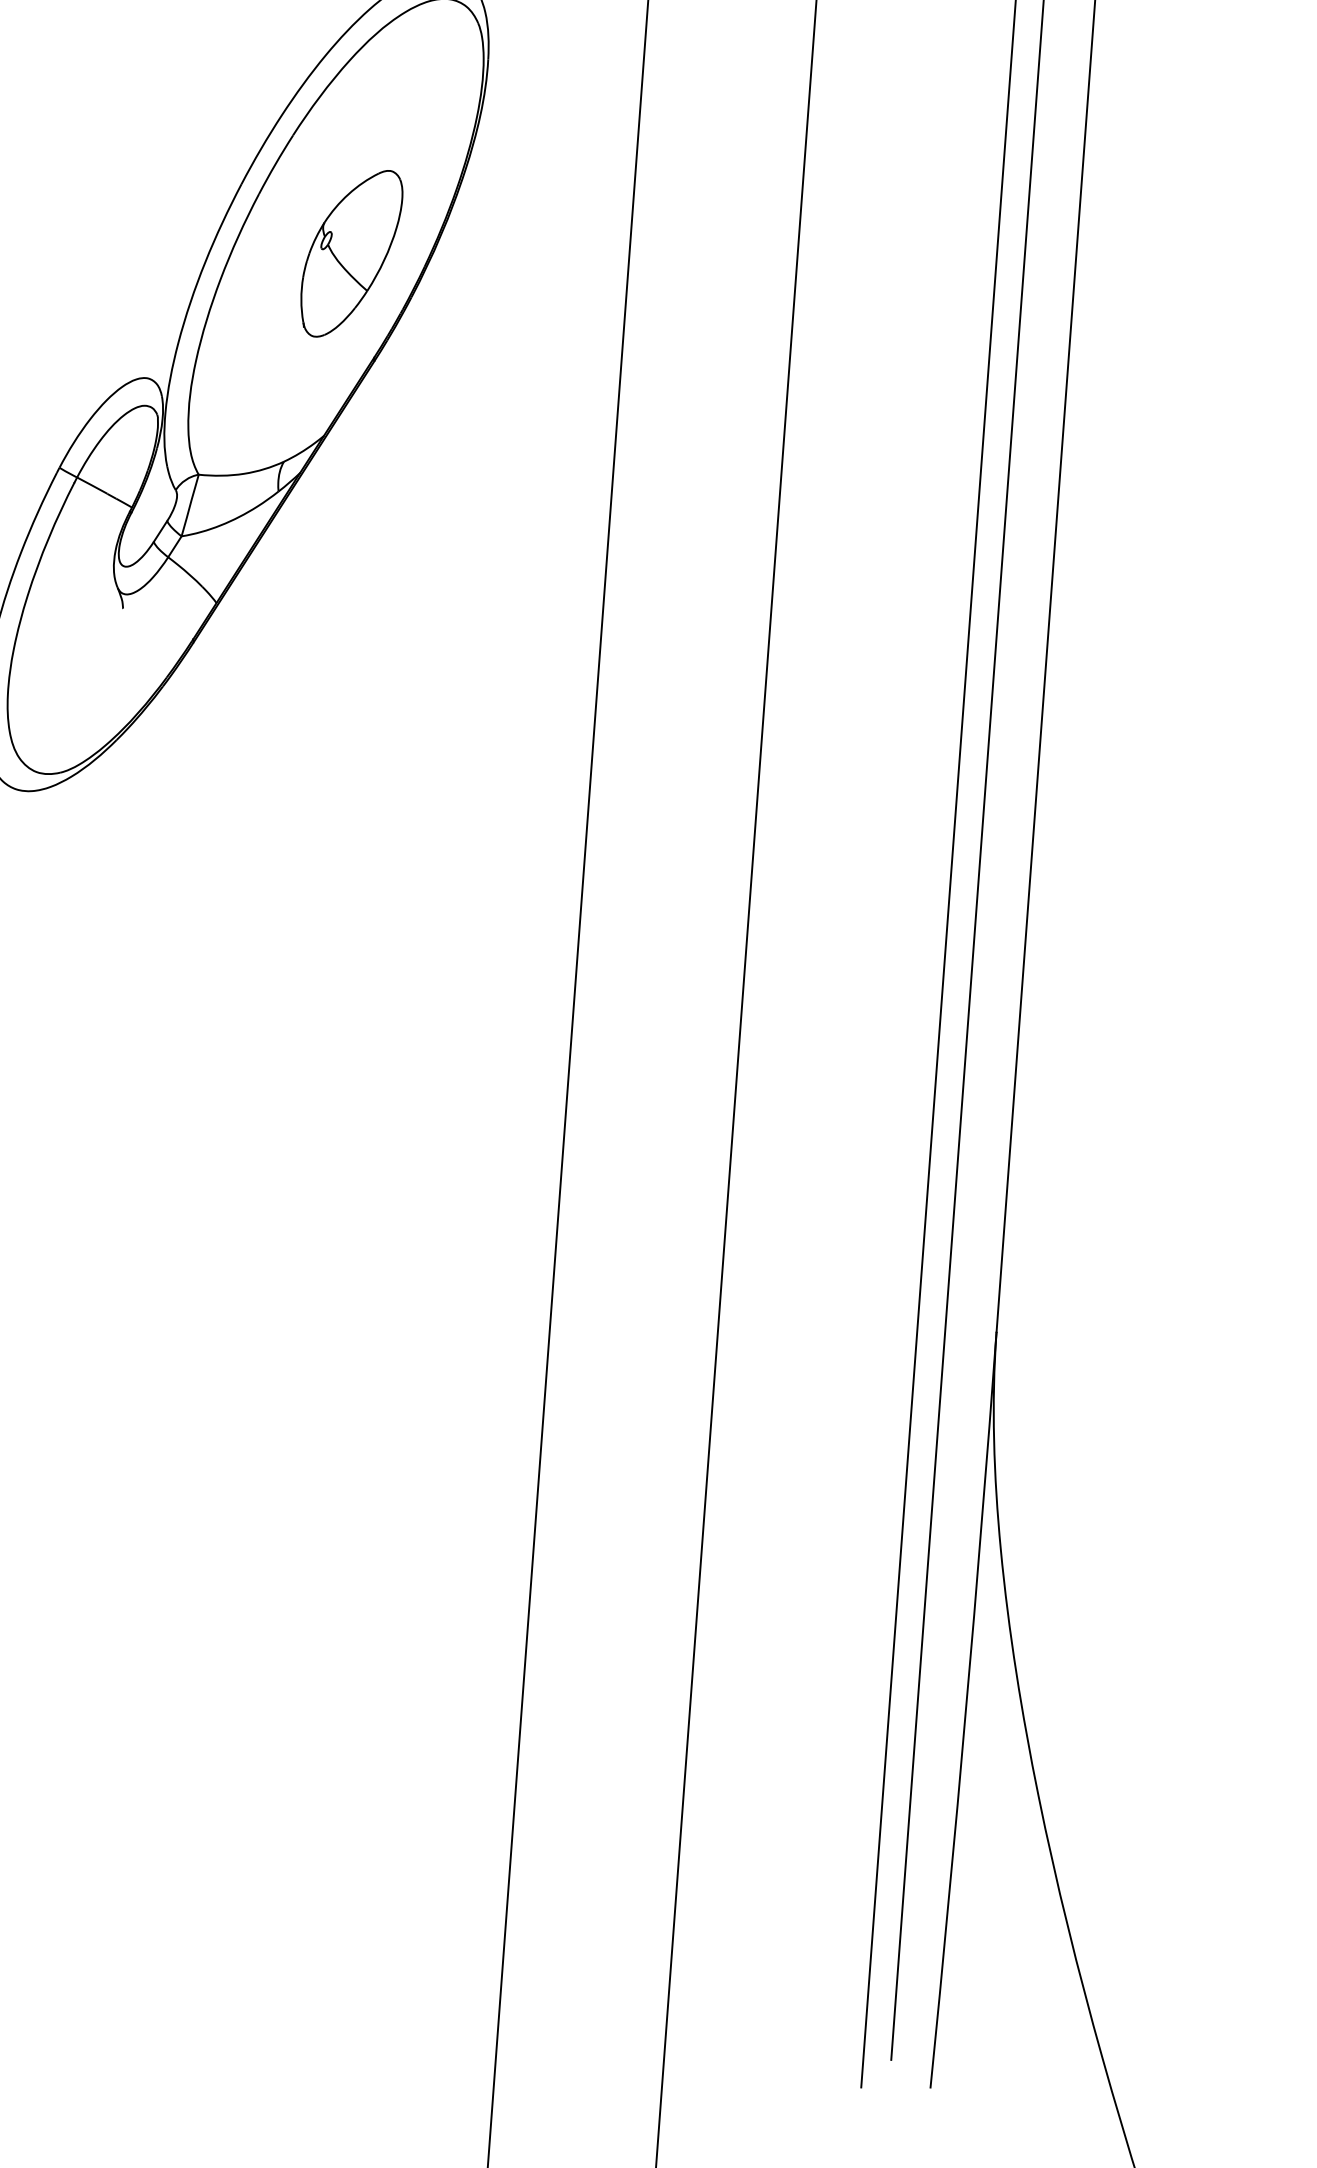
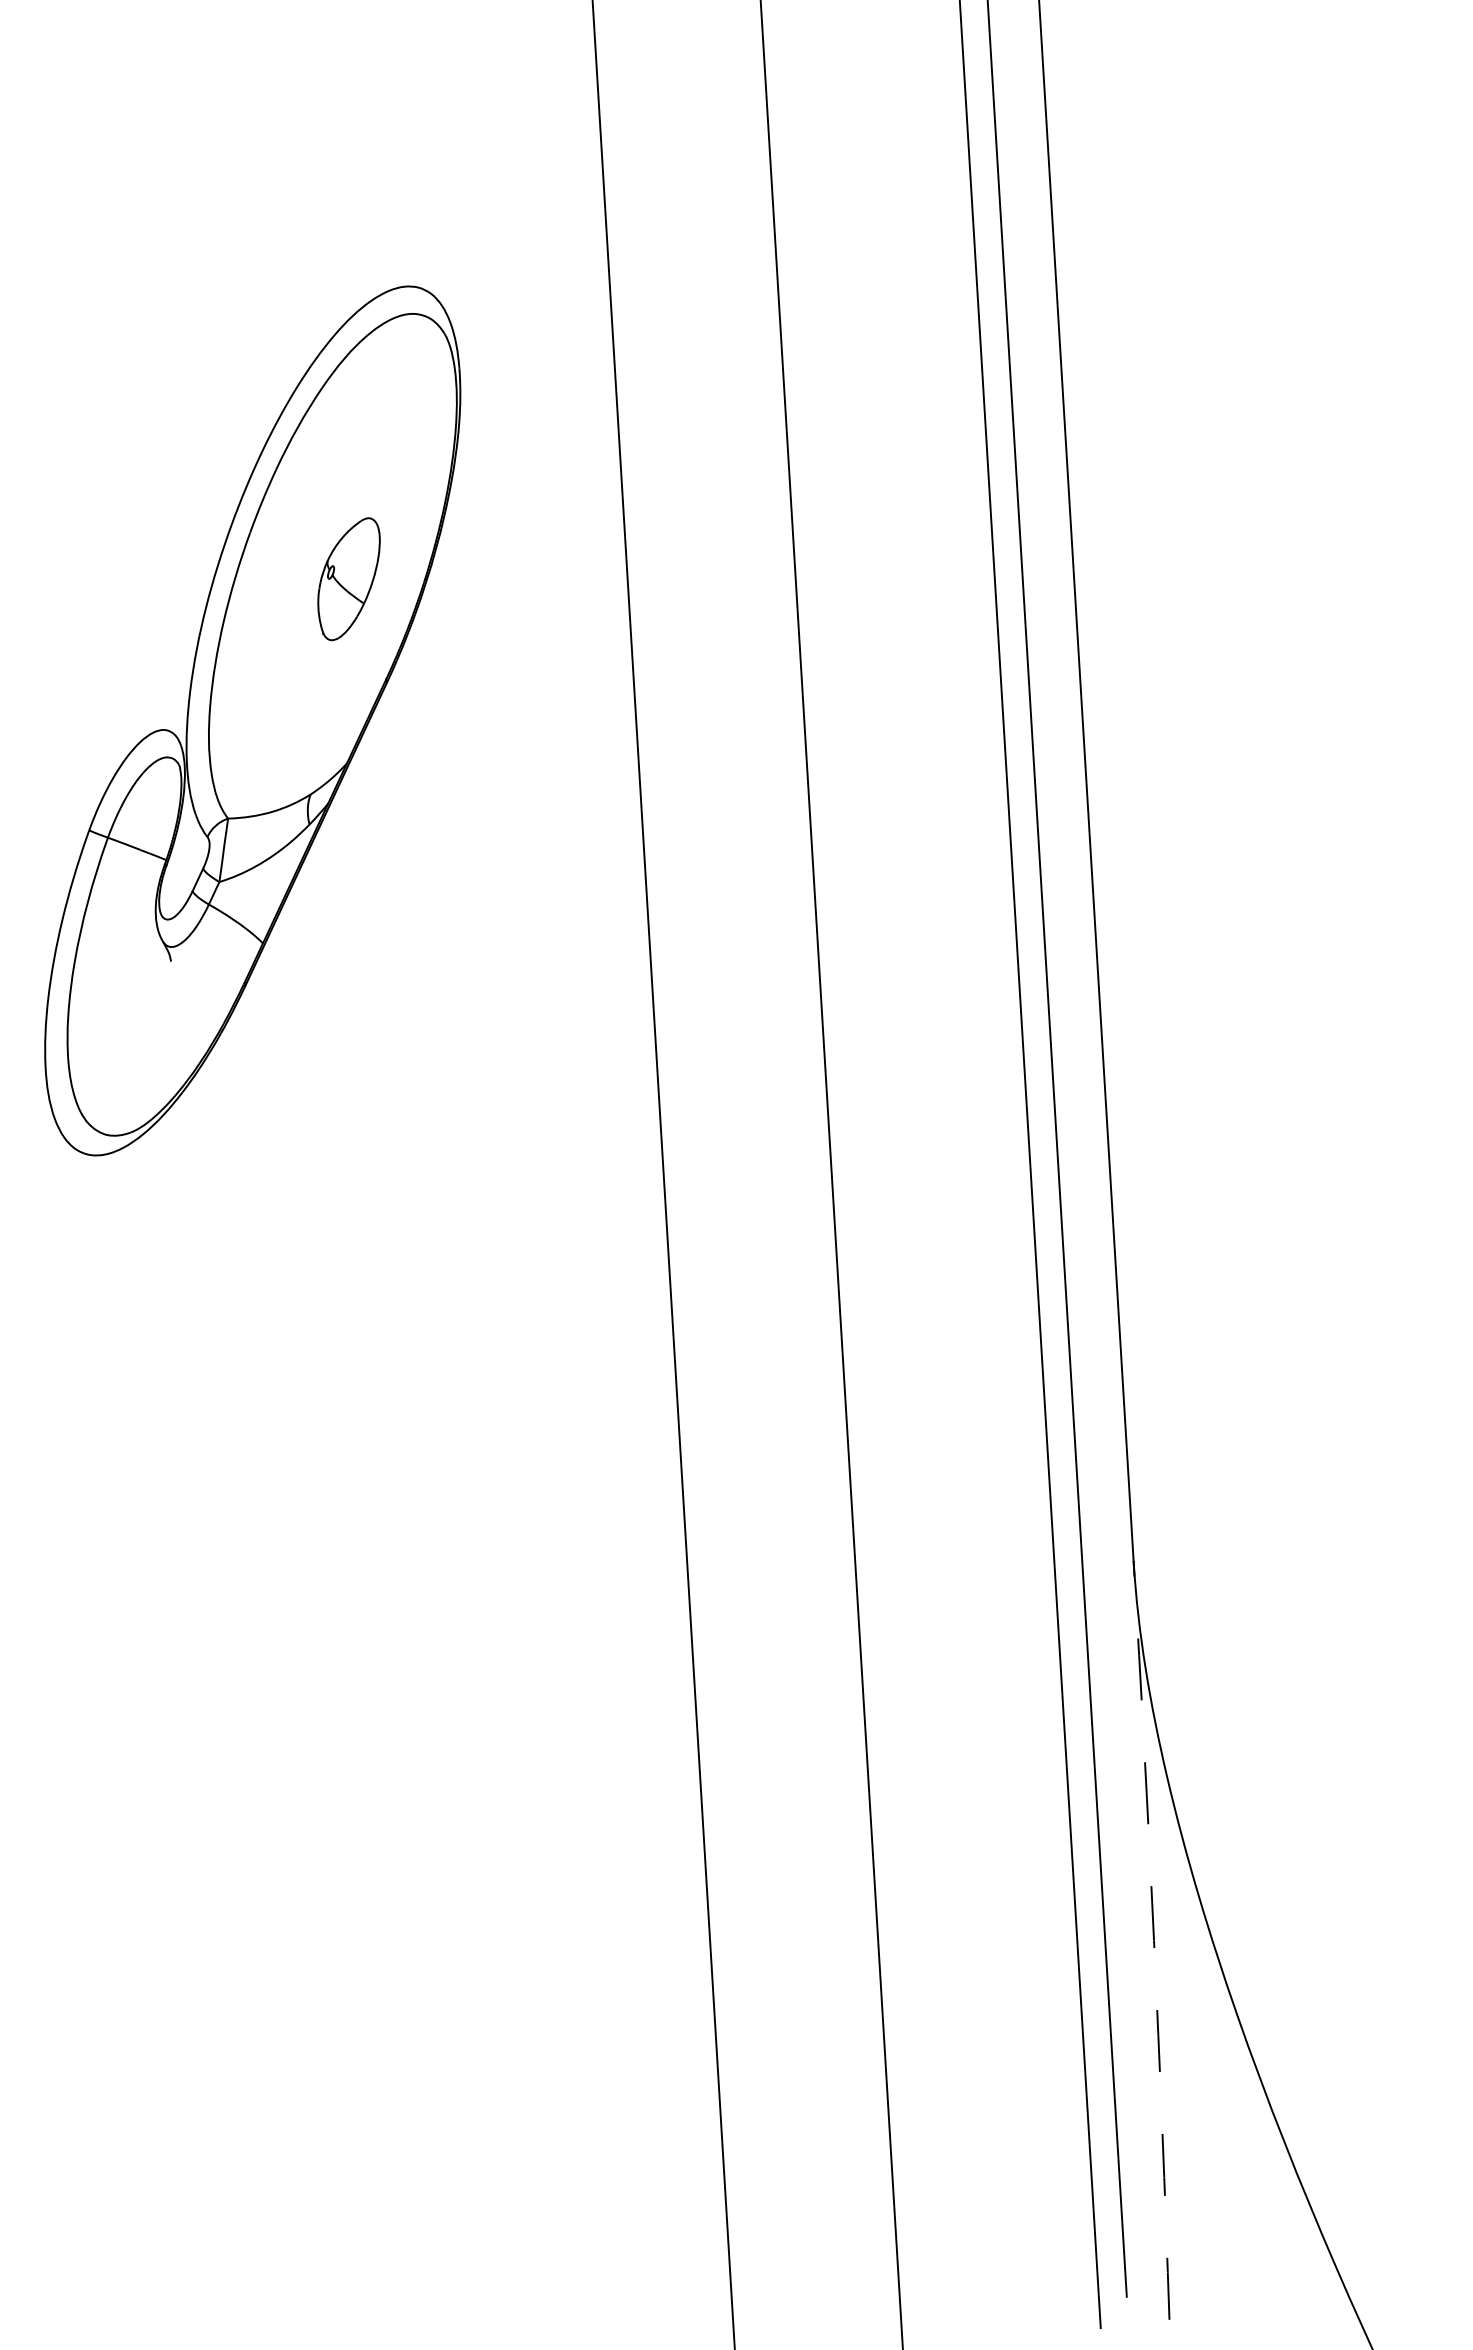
part: (350, 253) -> (348, 579), size x0.7
arc: (966, 1710) -> (1154, 1940), solid -> dashed

